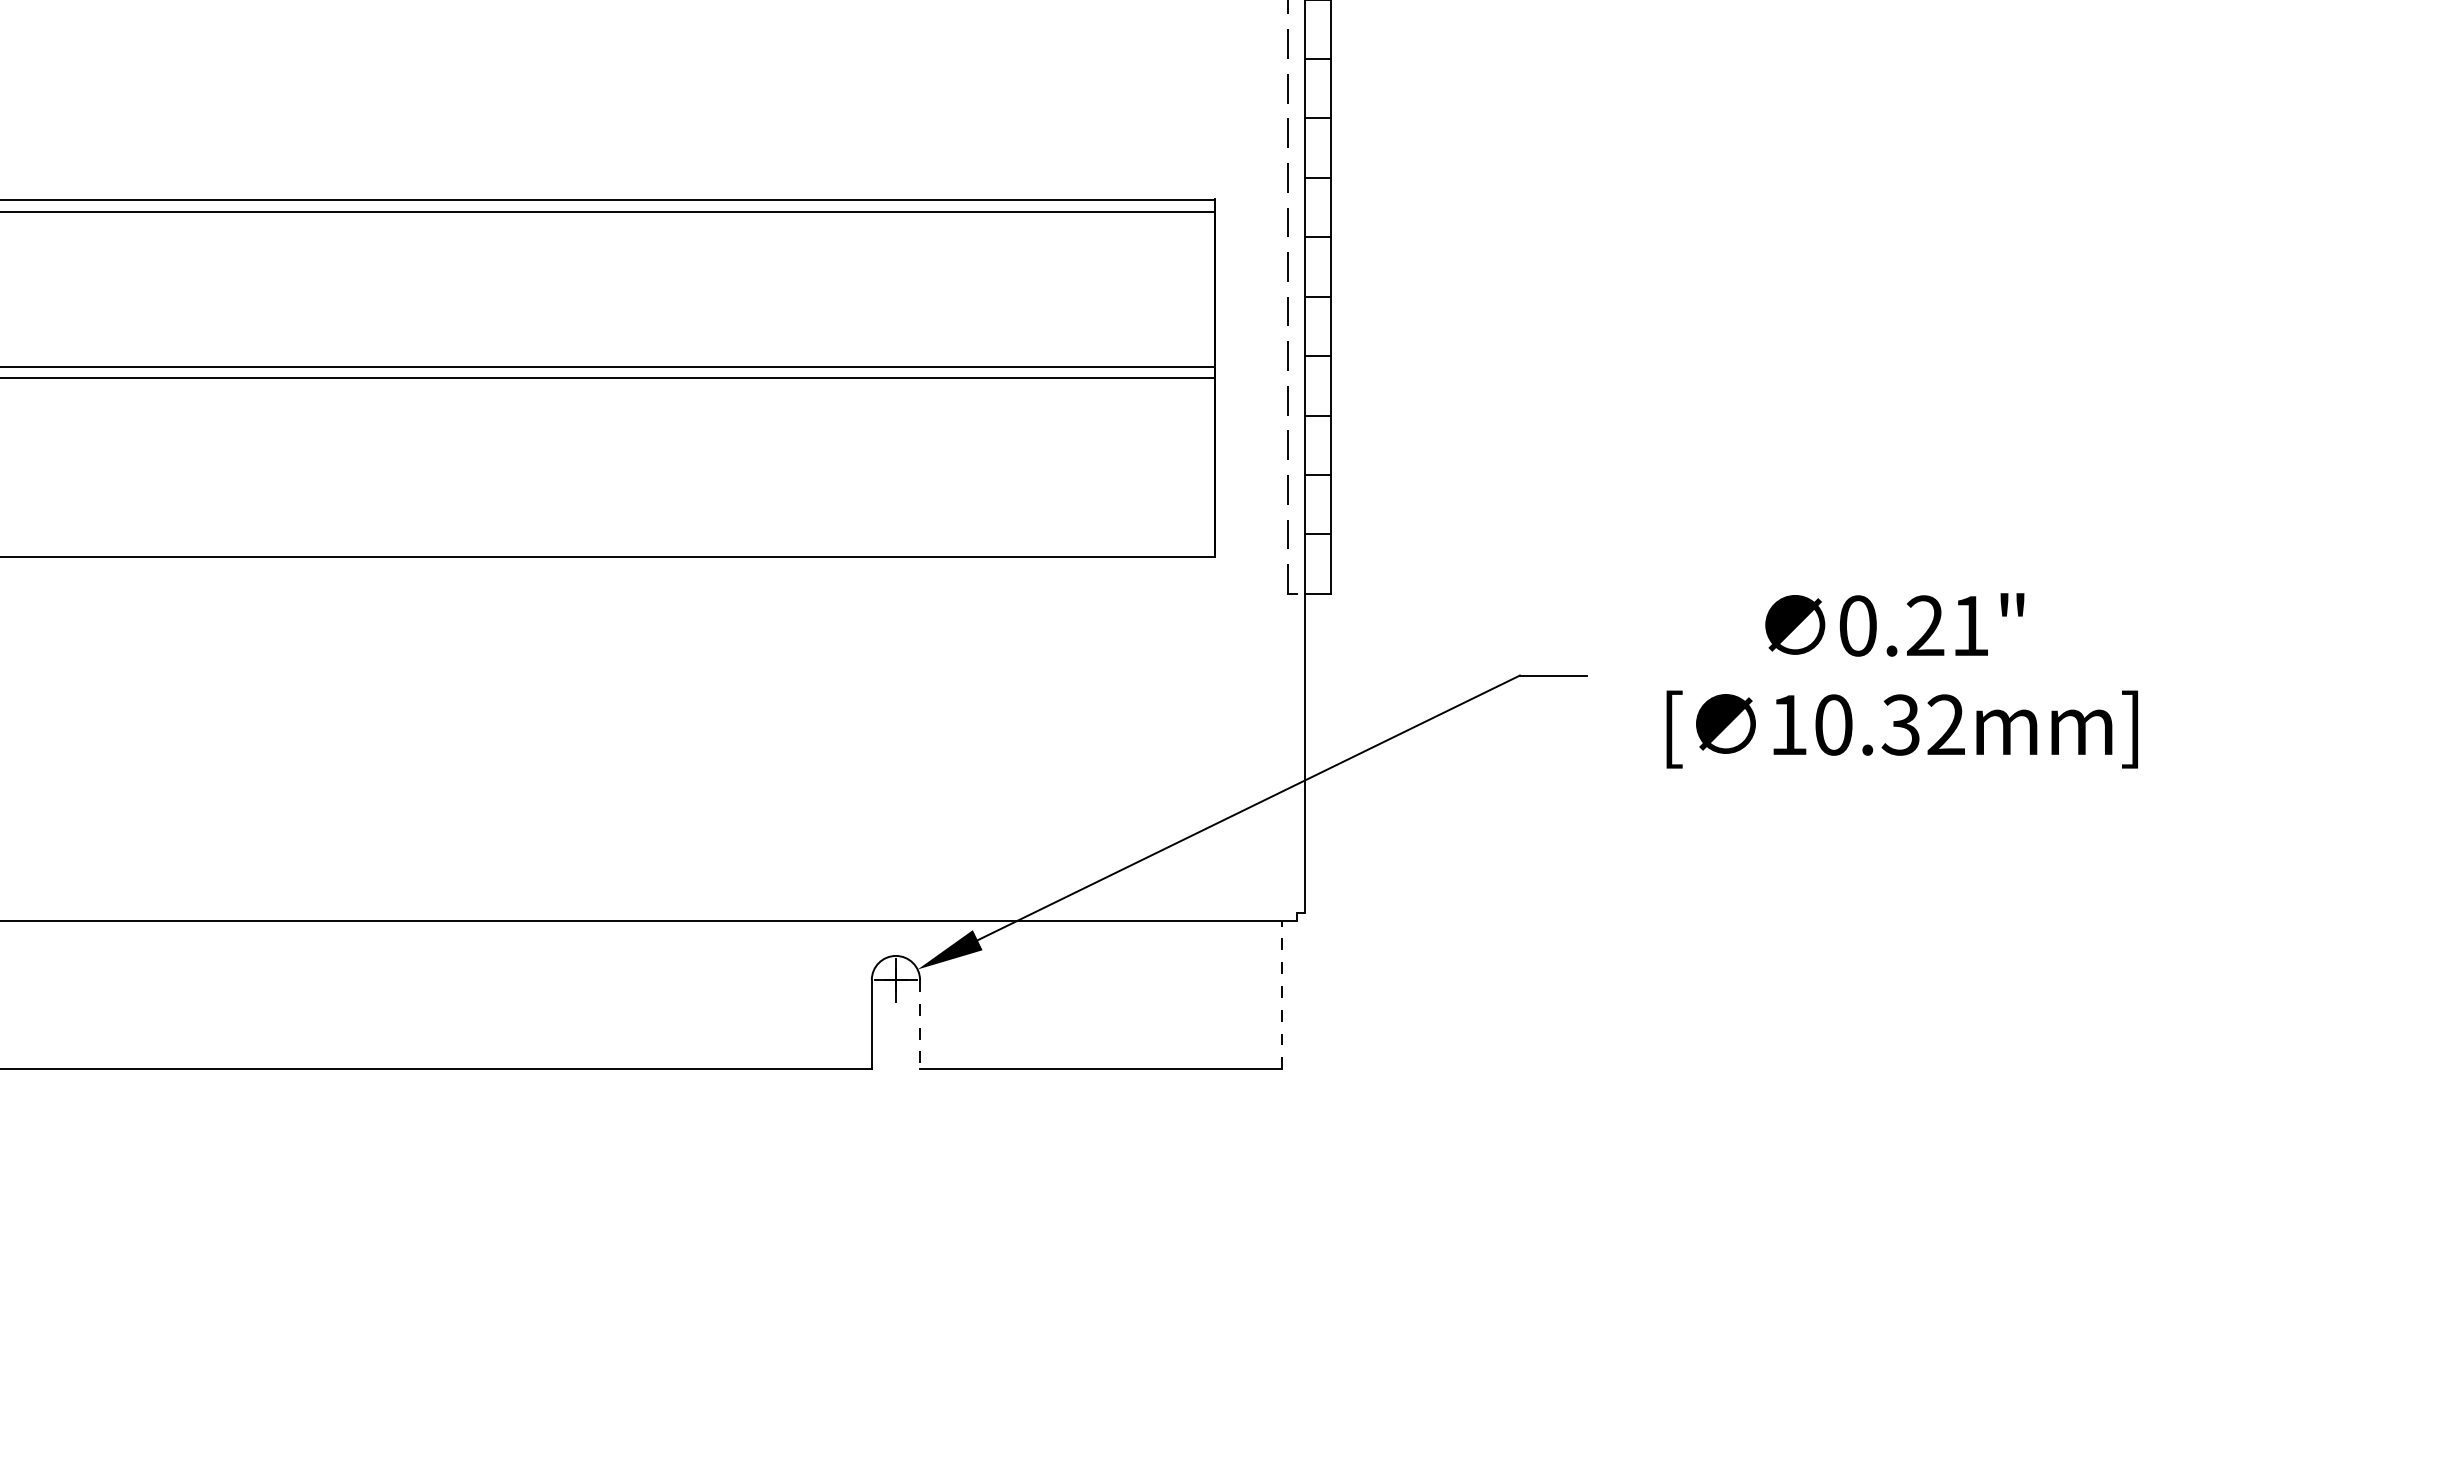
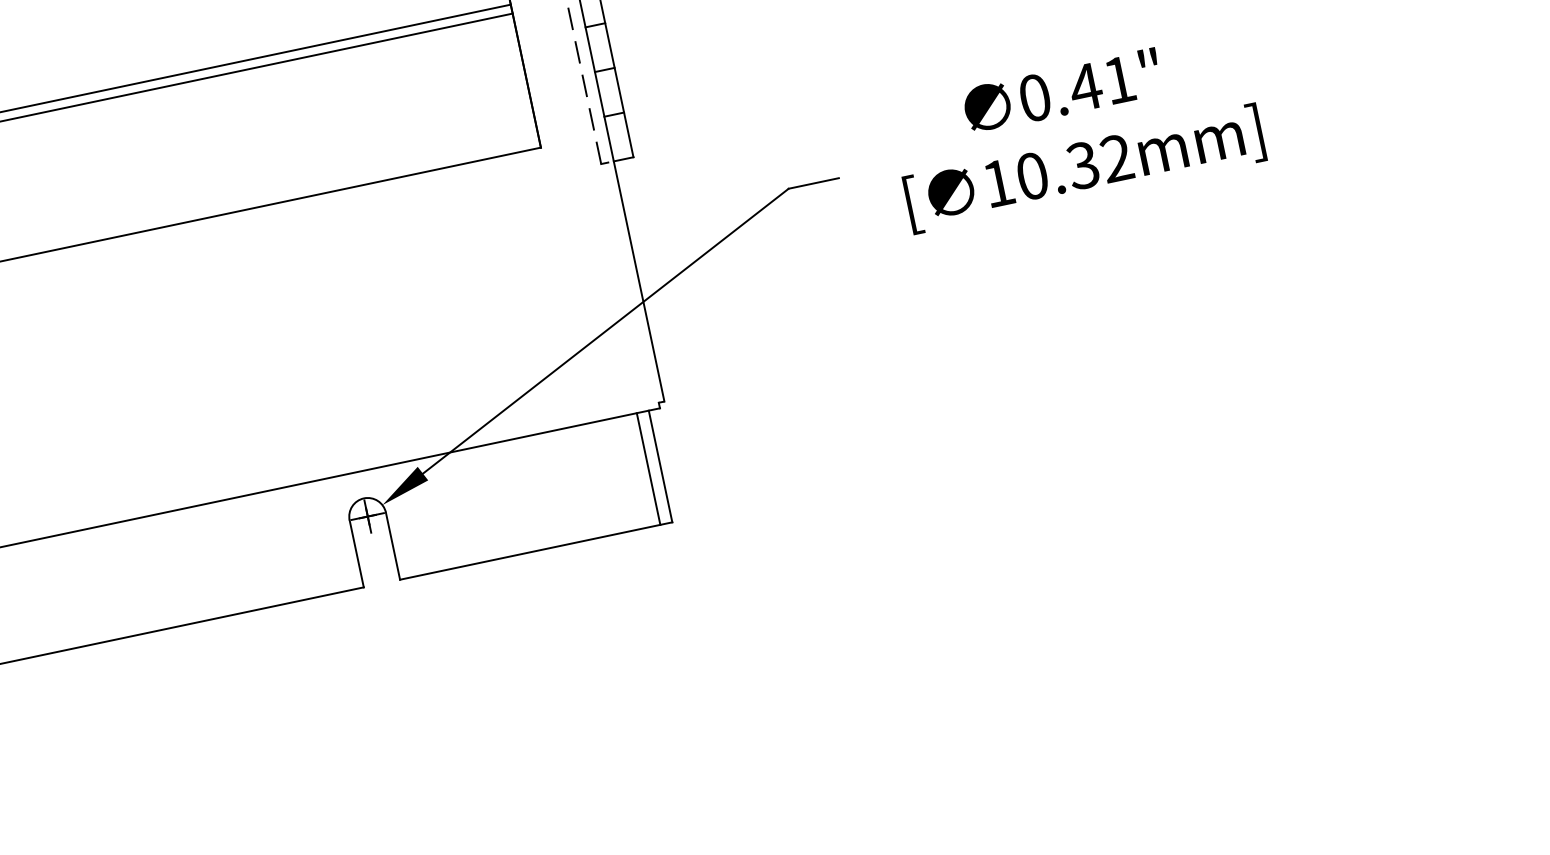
text: (1925, 625) -> (1085, 86), 0.21" -> 0.41"
line: (1266, 994) -> (648, 468), added
line: (1282, 994) -> (660, 466), dashed -> solid
line: (920, 1024) -> (393, 546), dashed -> solid

